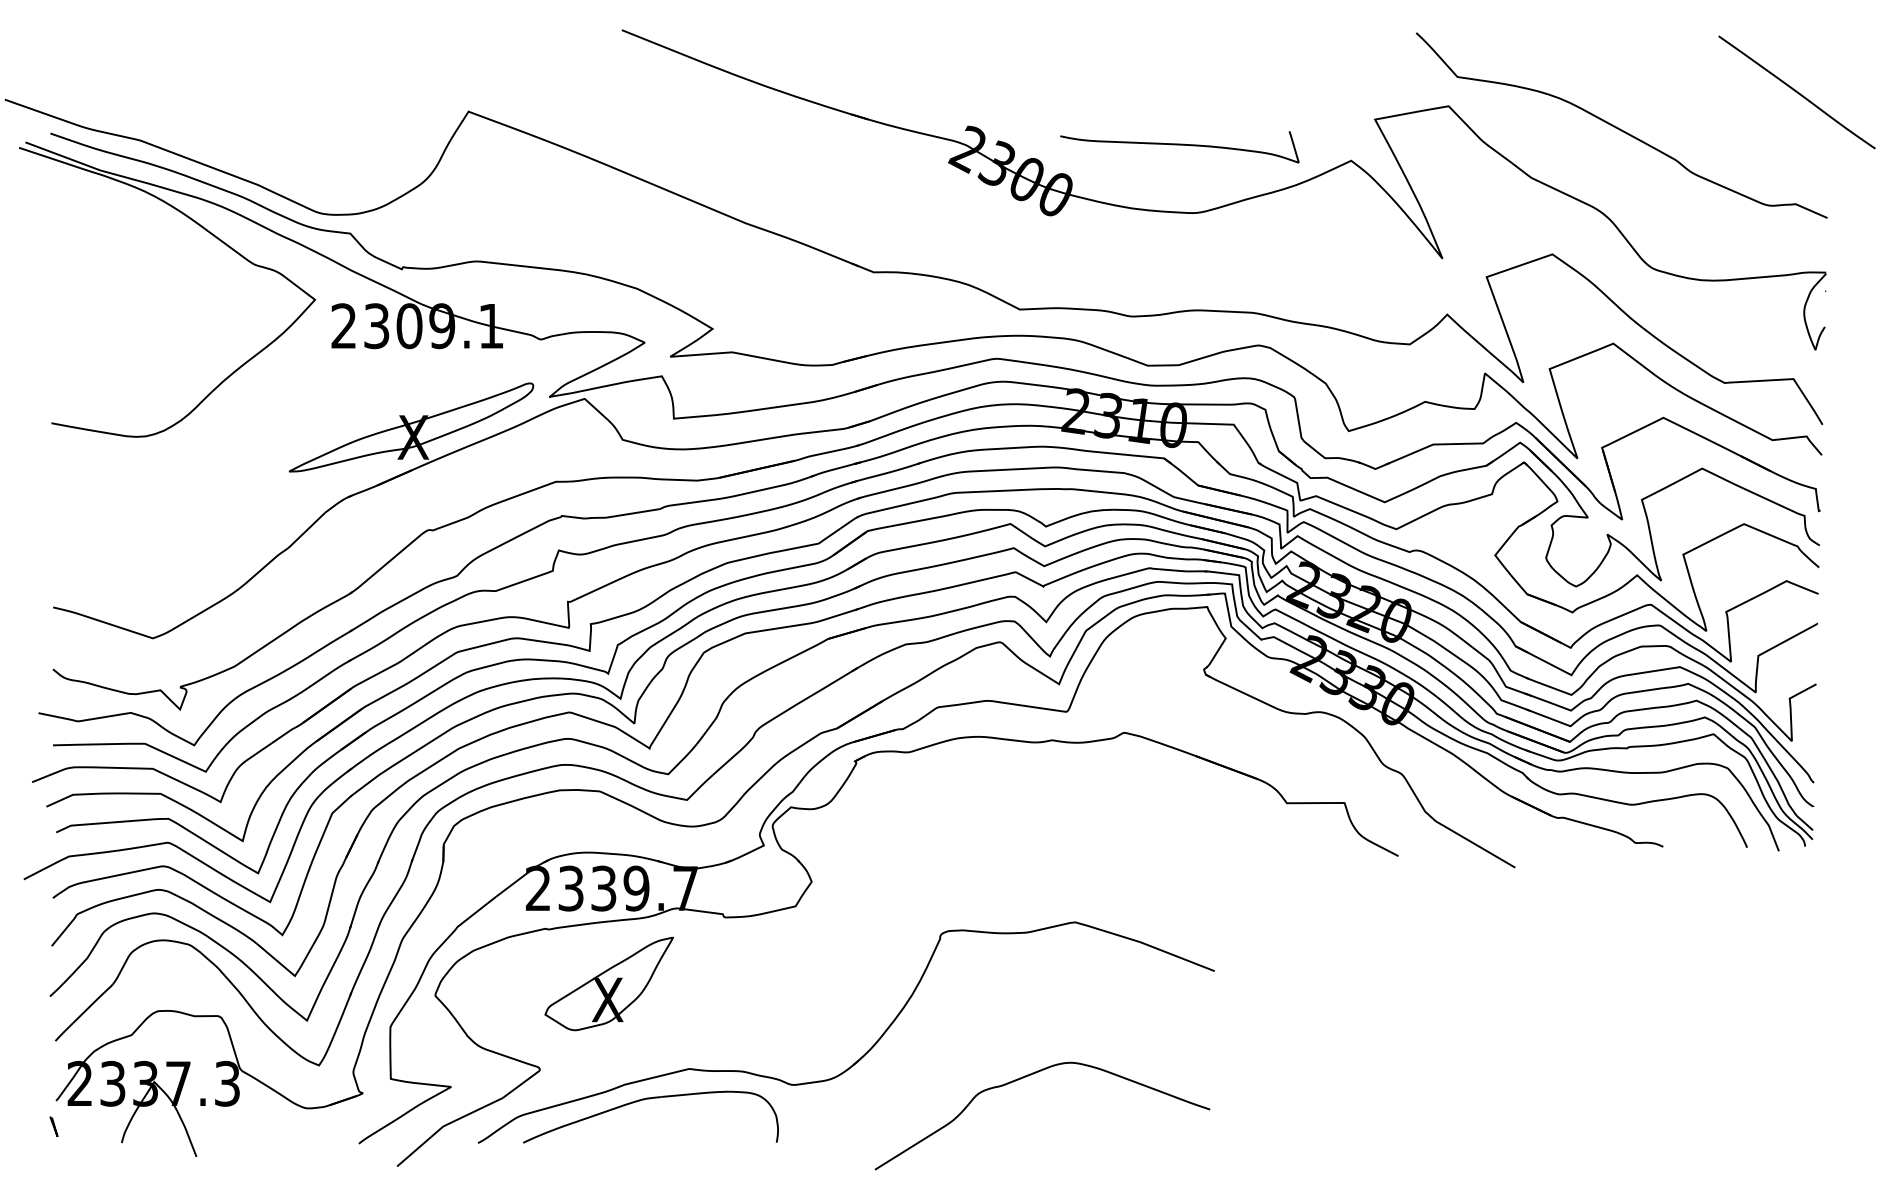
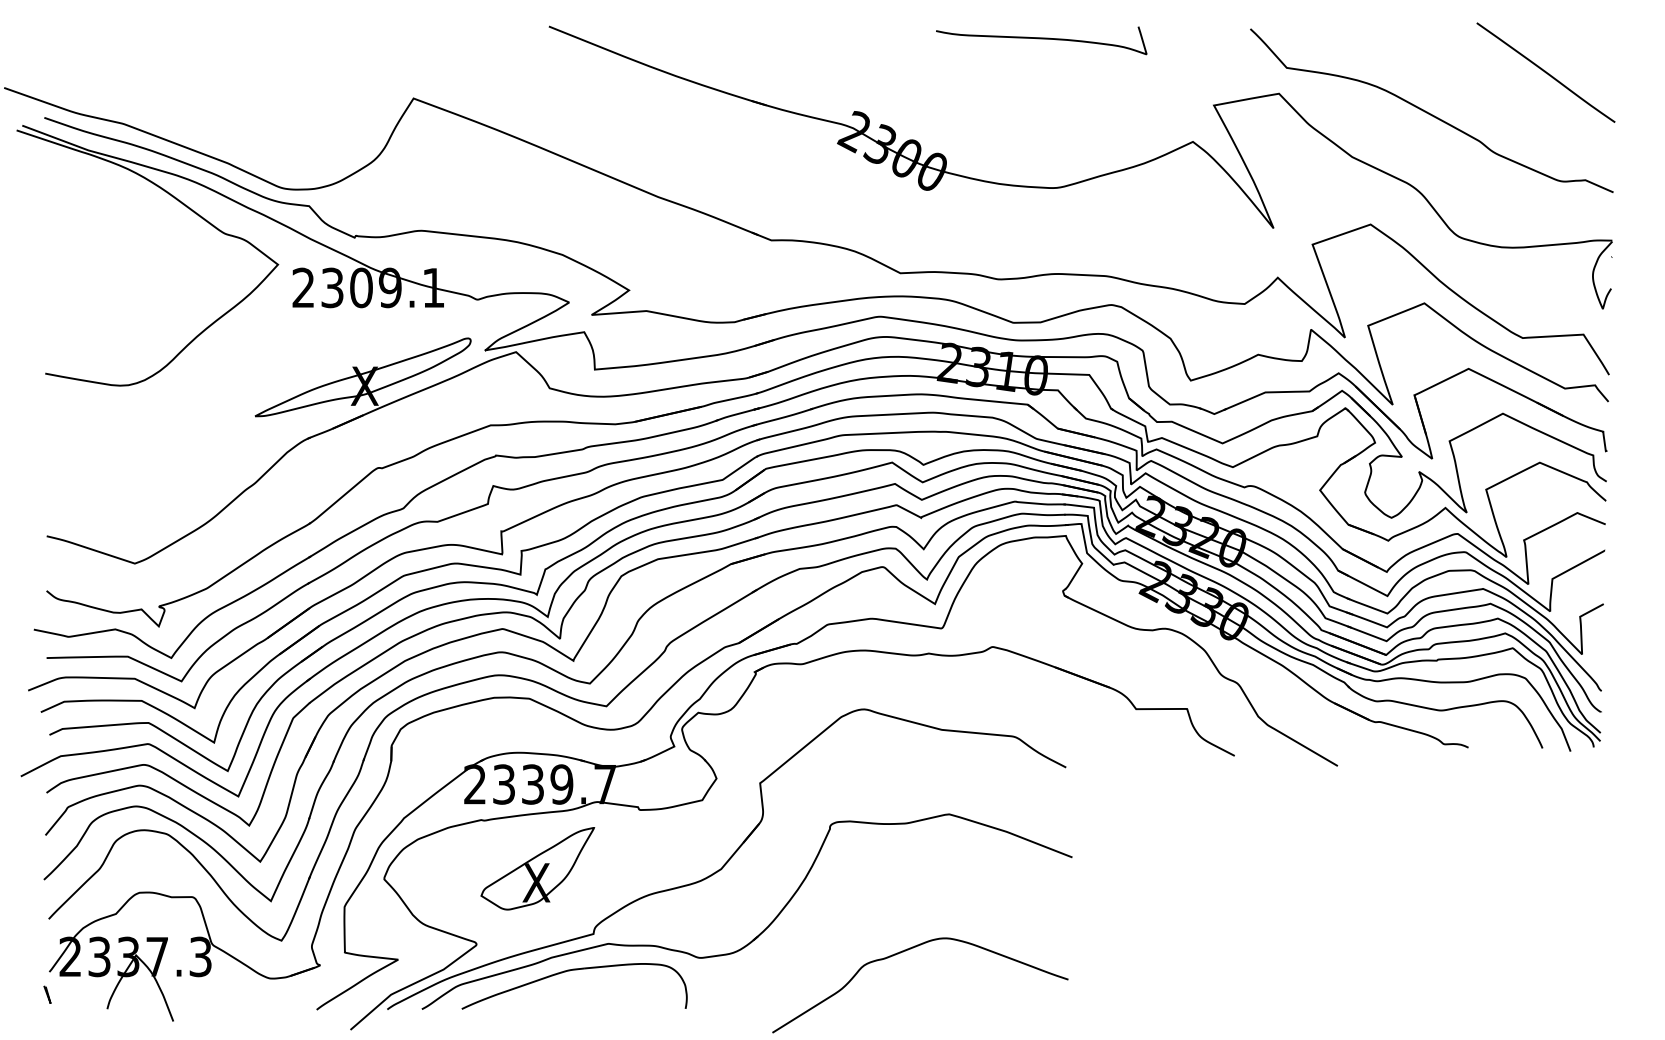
line: (1796, 92) -> (1545, 72), moved
curve: (1179, 145) -> (1041, 39), moved
part: (822, 972) -> (726, 858), added

